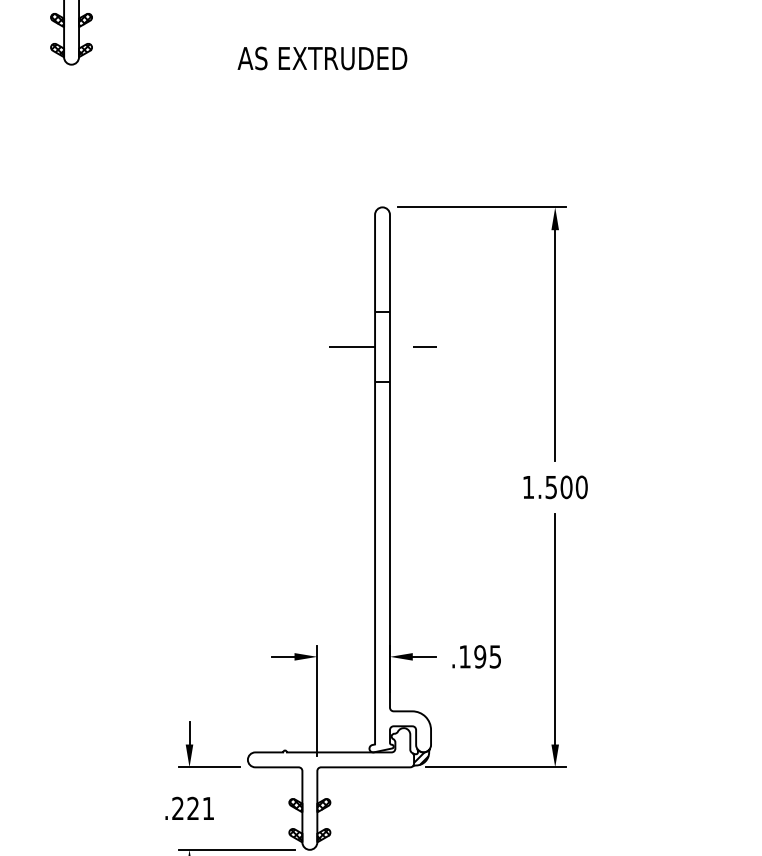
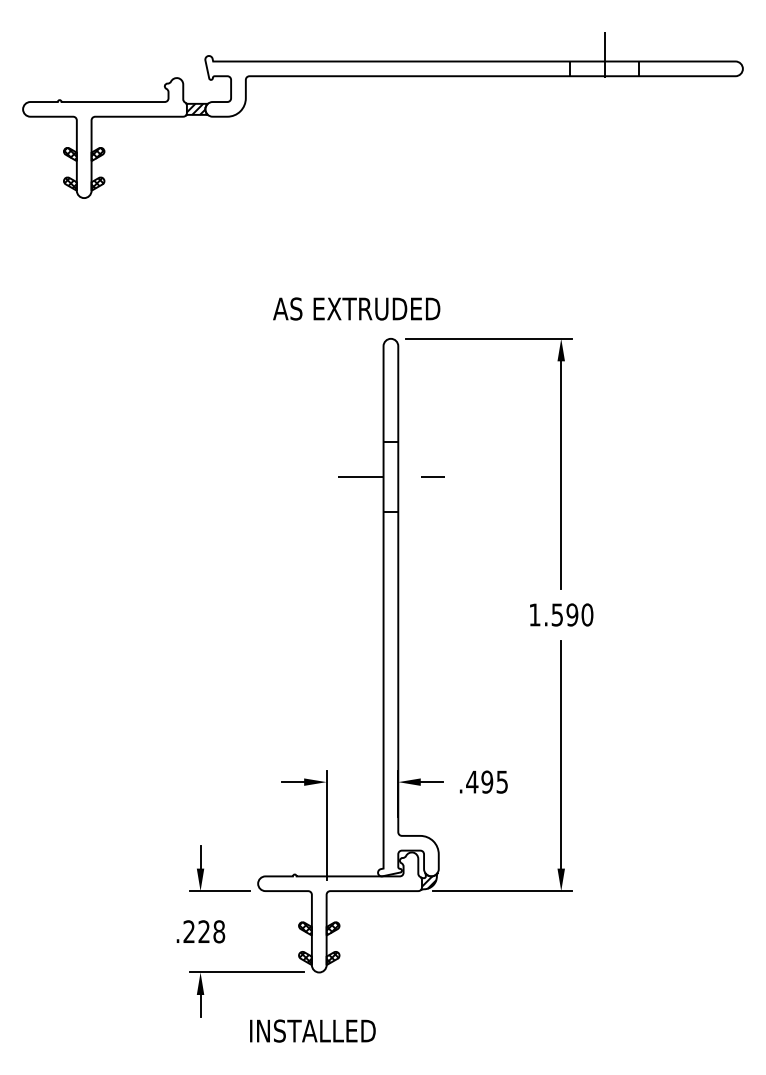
text: (322, 57) -> (356, 308), moved
text: (566, 486) -> (572, 614), 1.500 -> 1.590
text: (465, 656) -> (472, 781), .195 -> .495
text: (208, 808) -> (219, 931), .221 -> .228

